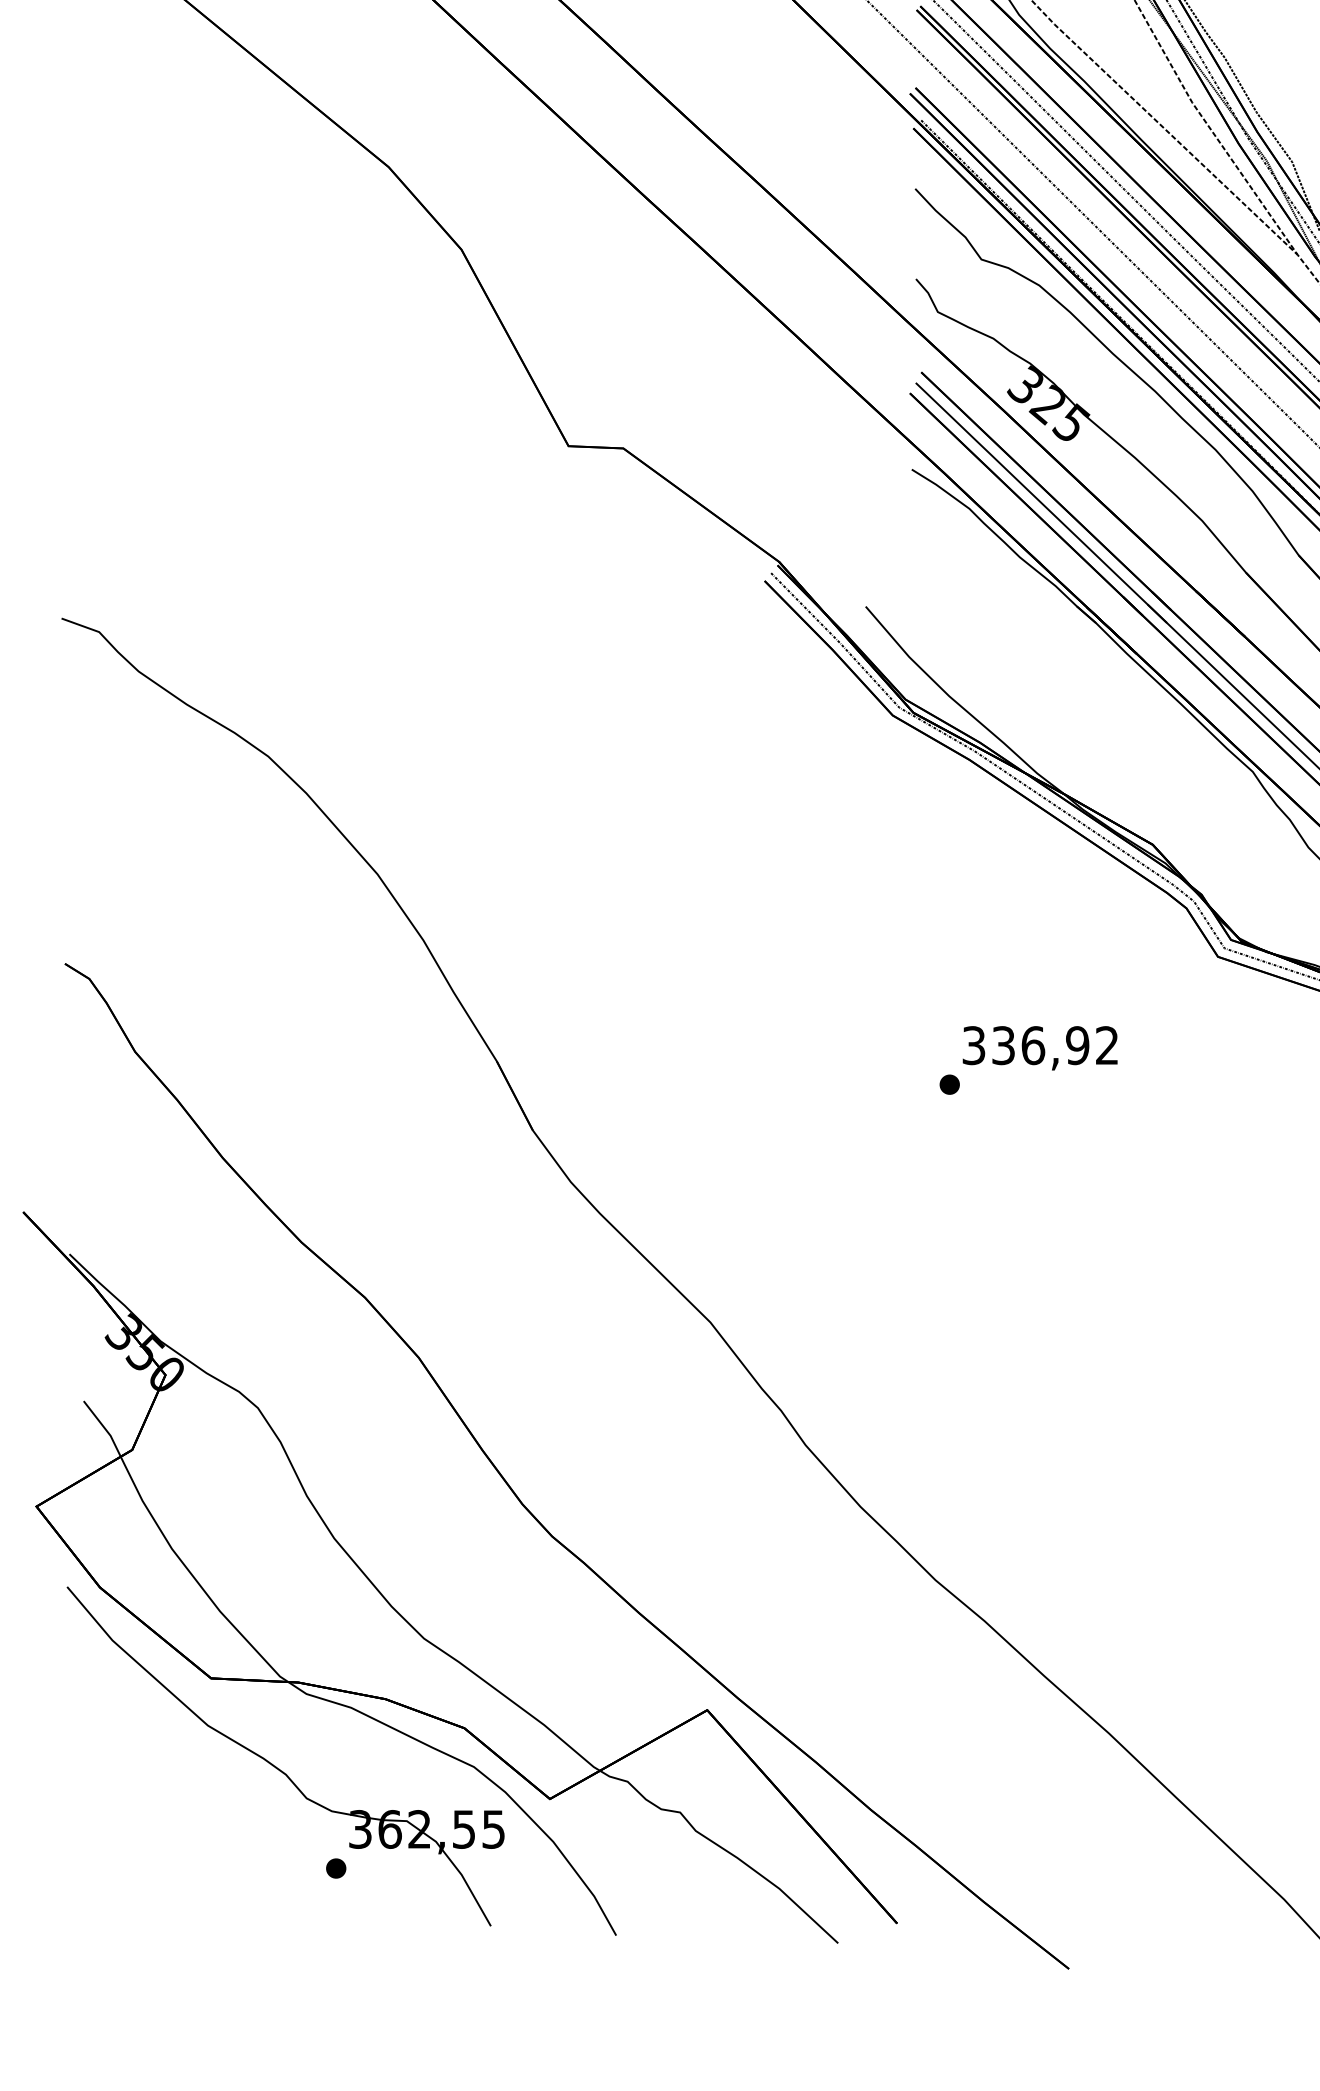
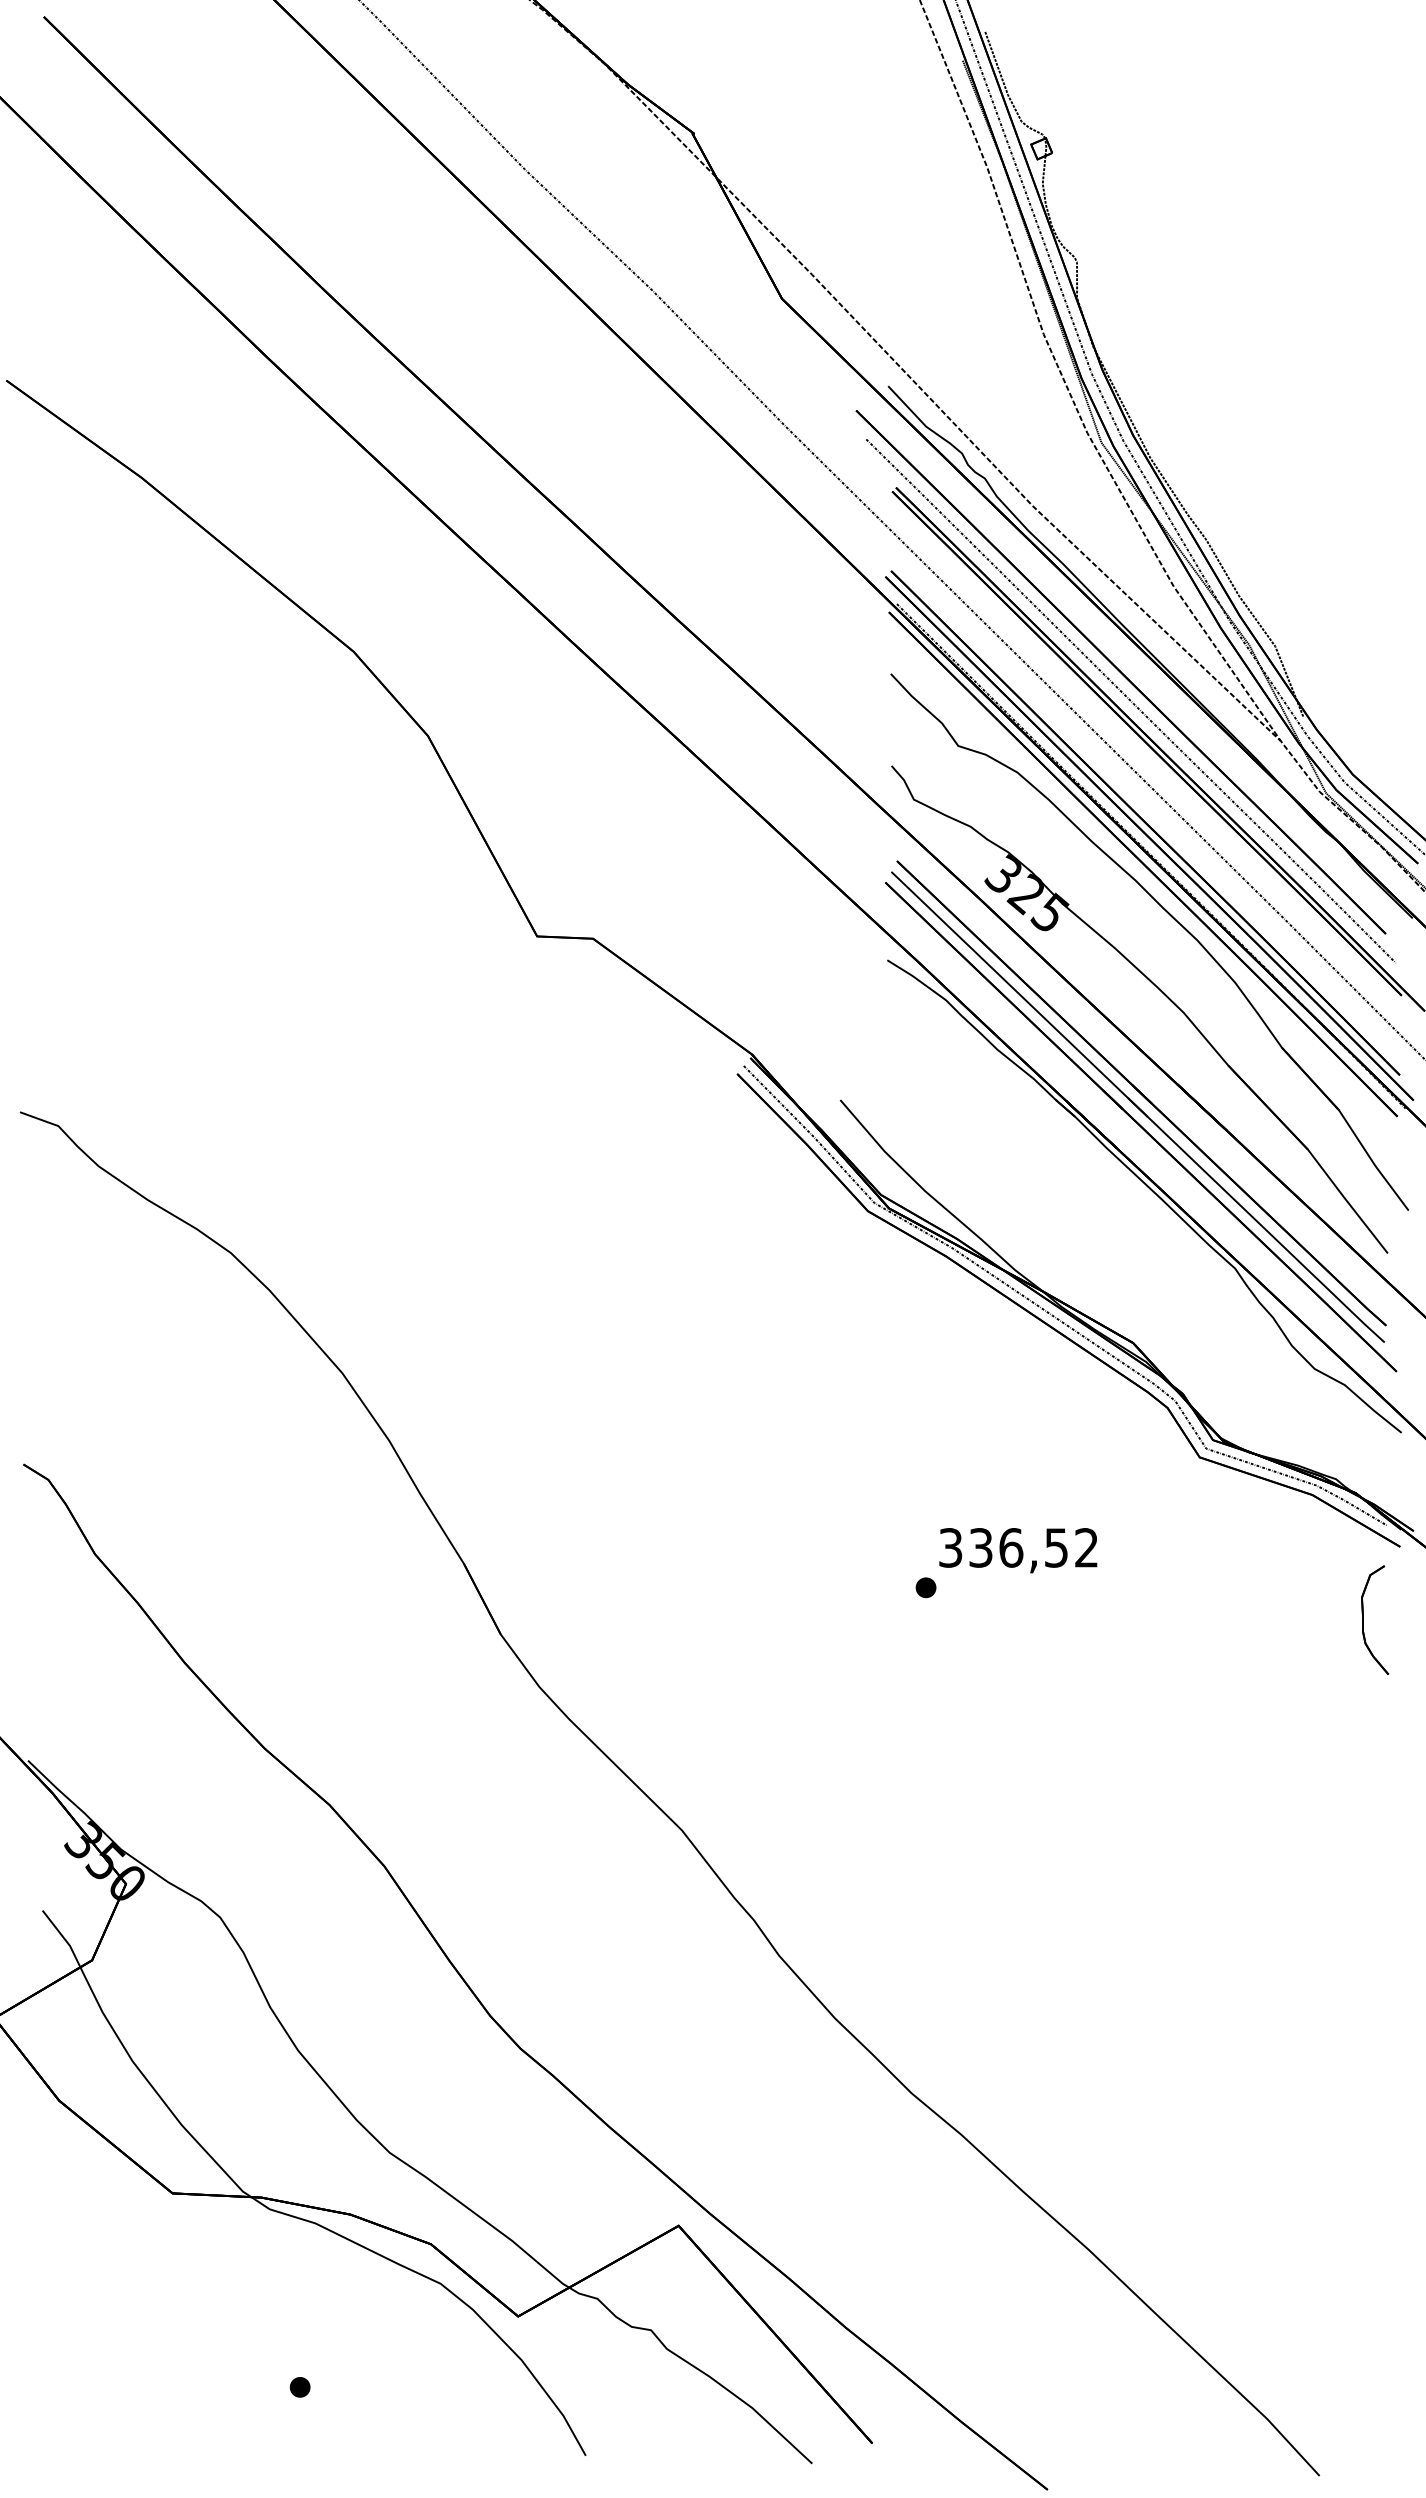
text: (1077, 1045) -> (1056, 1547), 336,92 -> 336,52
part: (276, 1766) -> (239, 2283), removed

